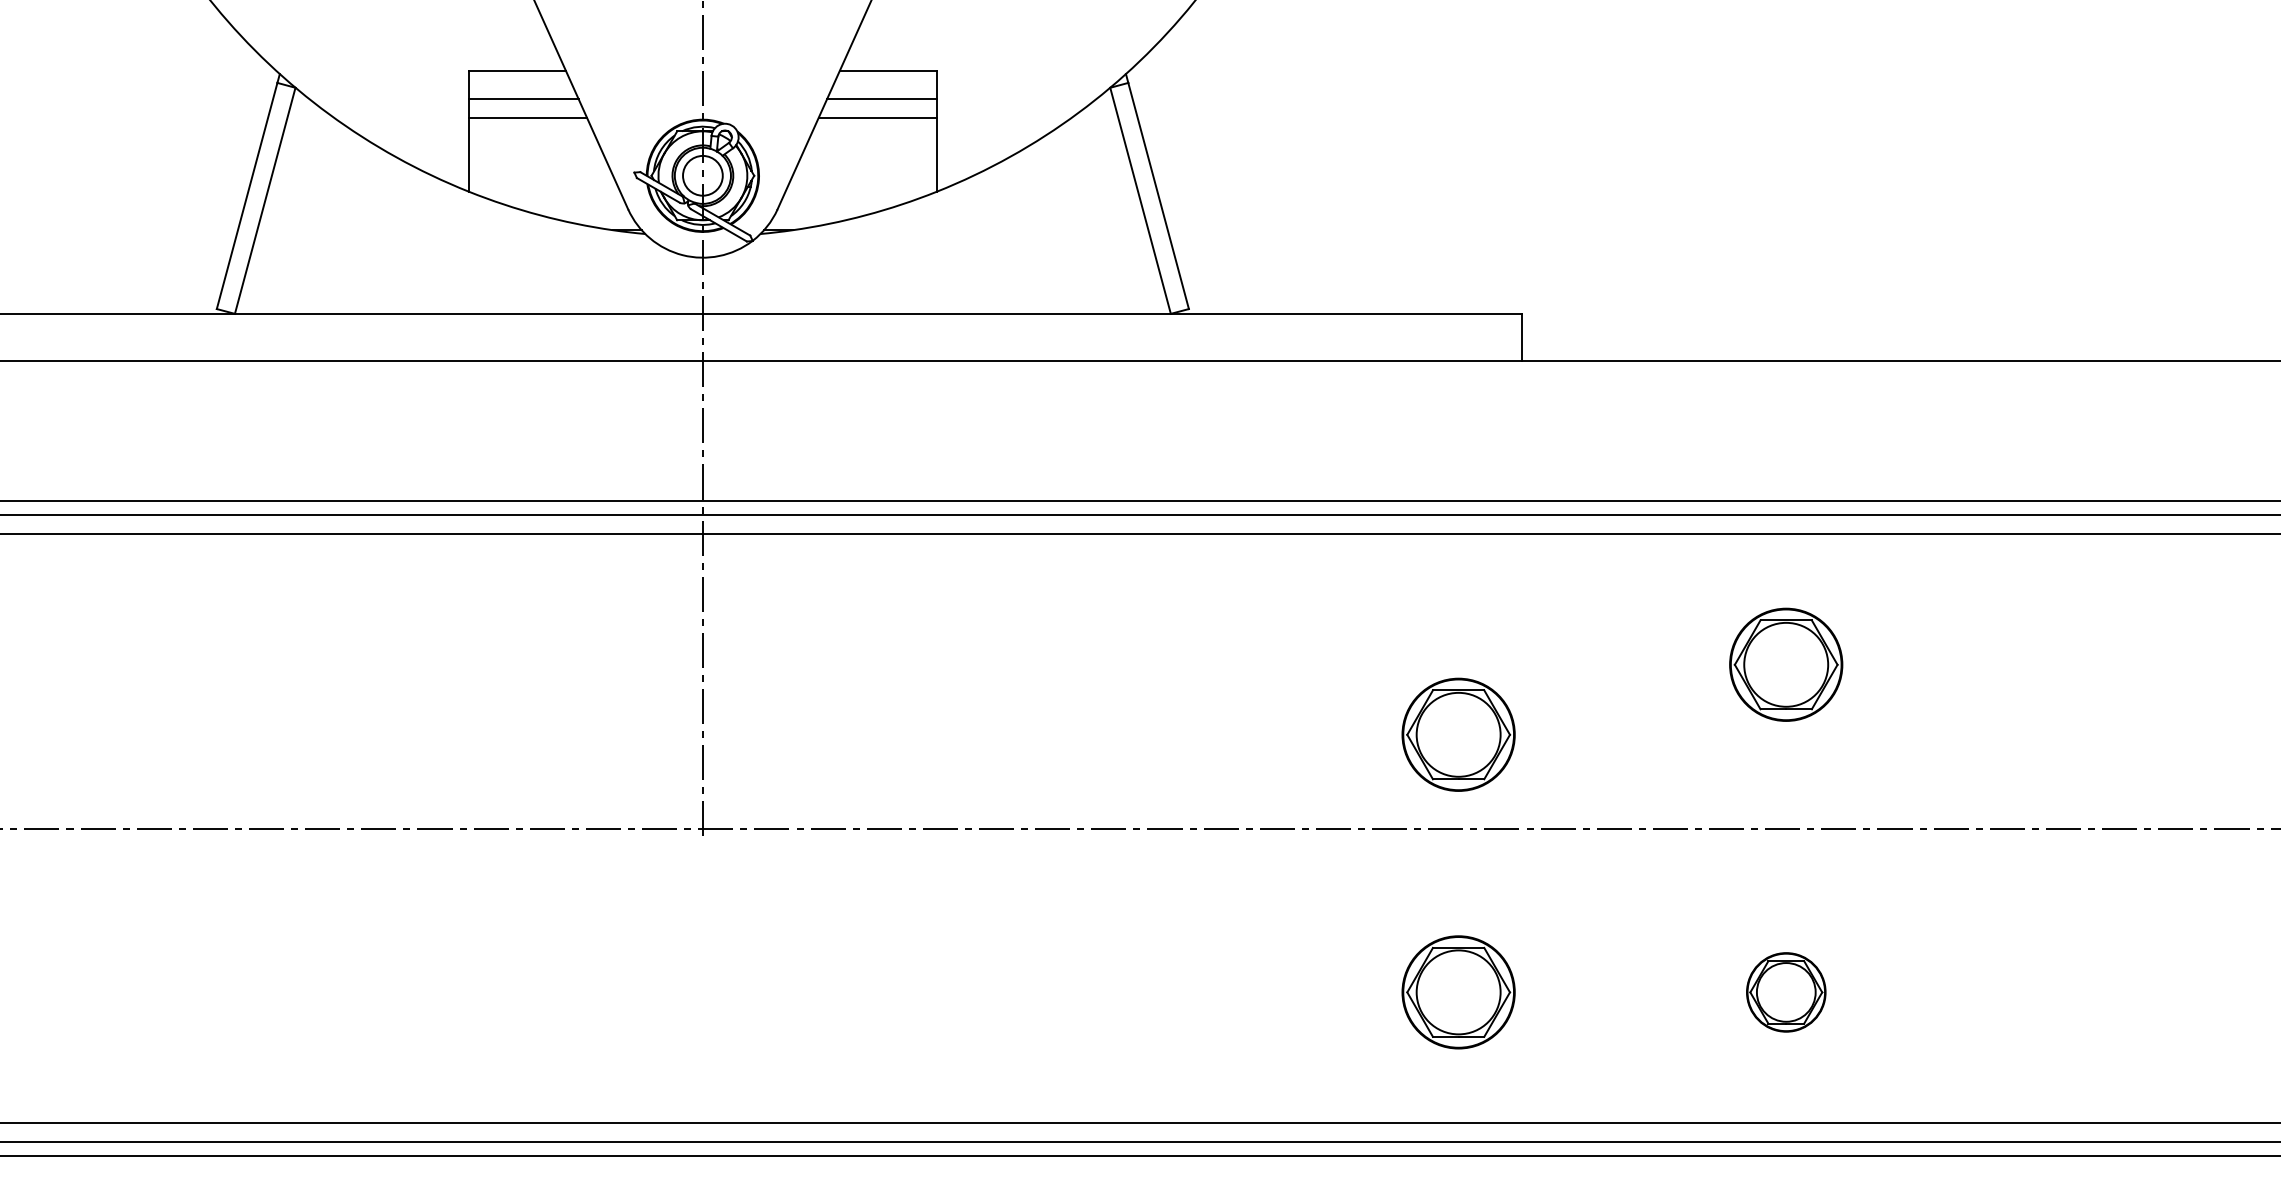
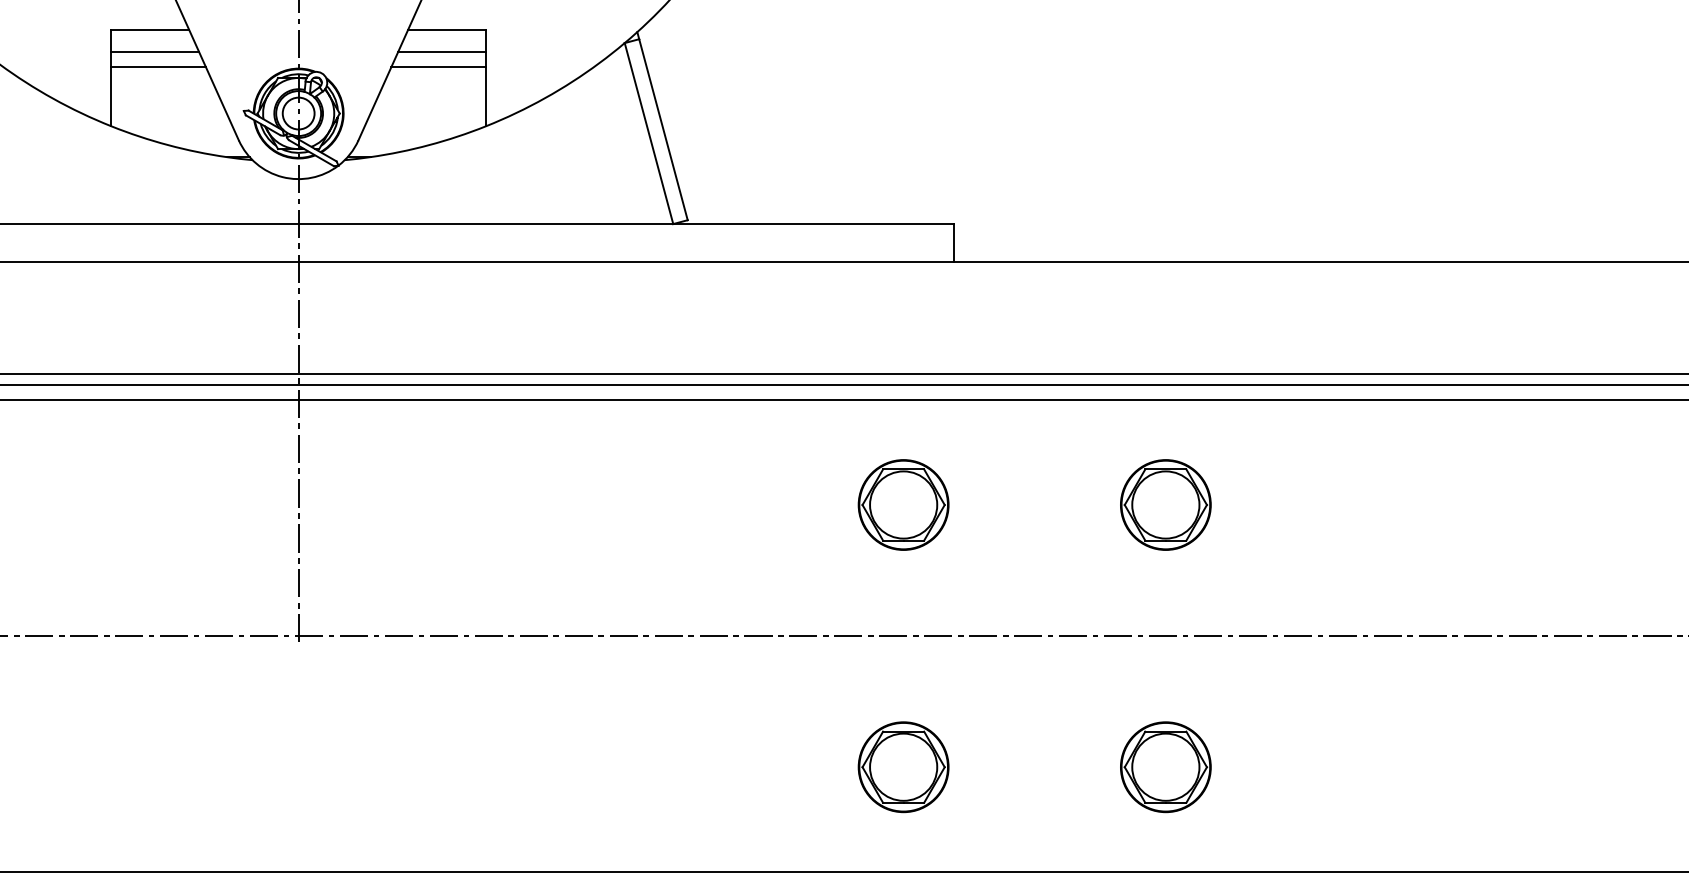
part: (1458, 734) -> (903, 504), moved
part: (1786, 992) -> (1166, 767), size x1.43

